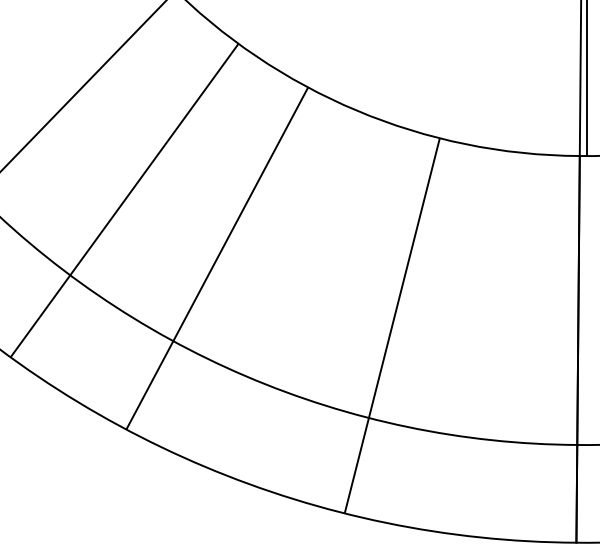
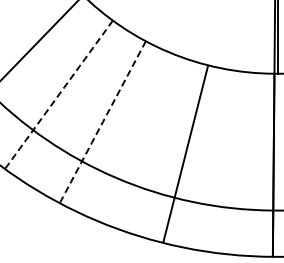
arc: (108, 220) -> (51, 104), solid -> dashed
arc: (203, 282) -> (96, 133), solid -> dashed

